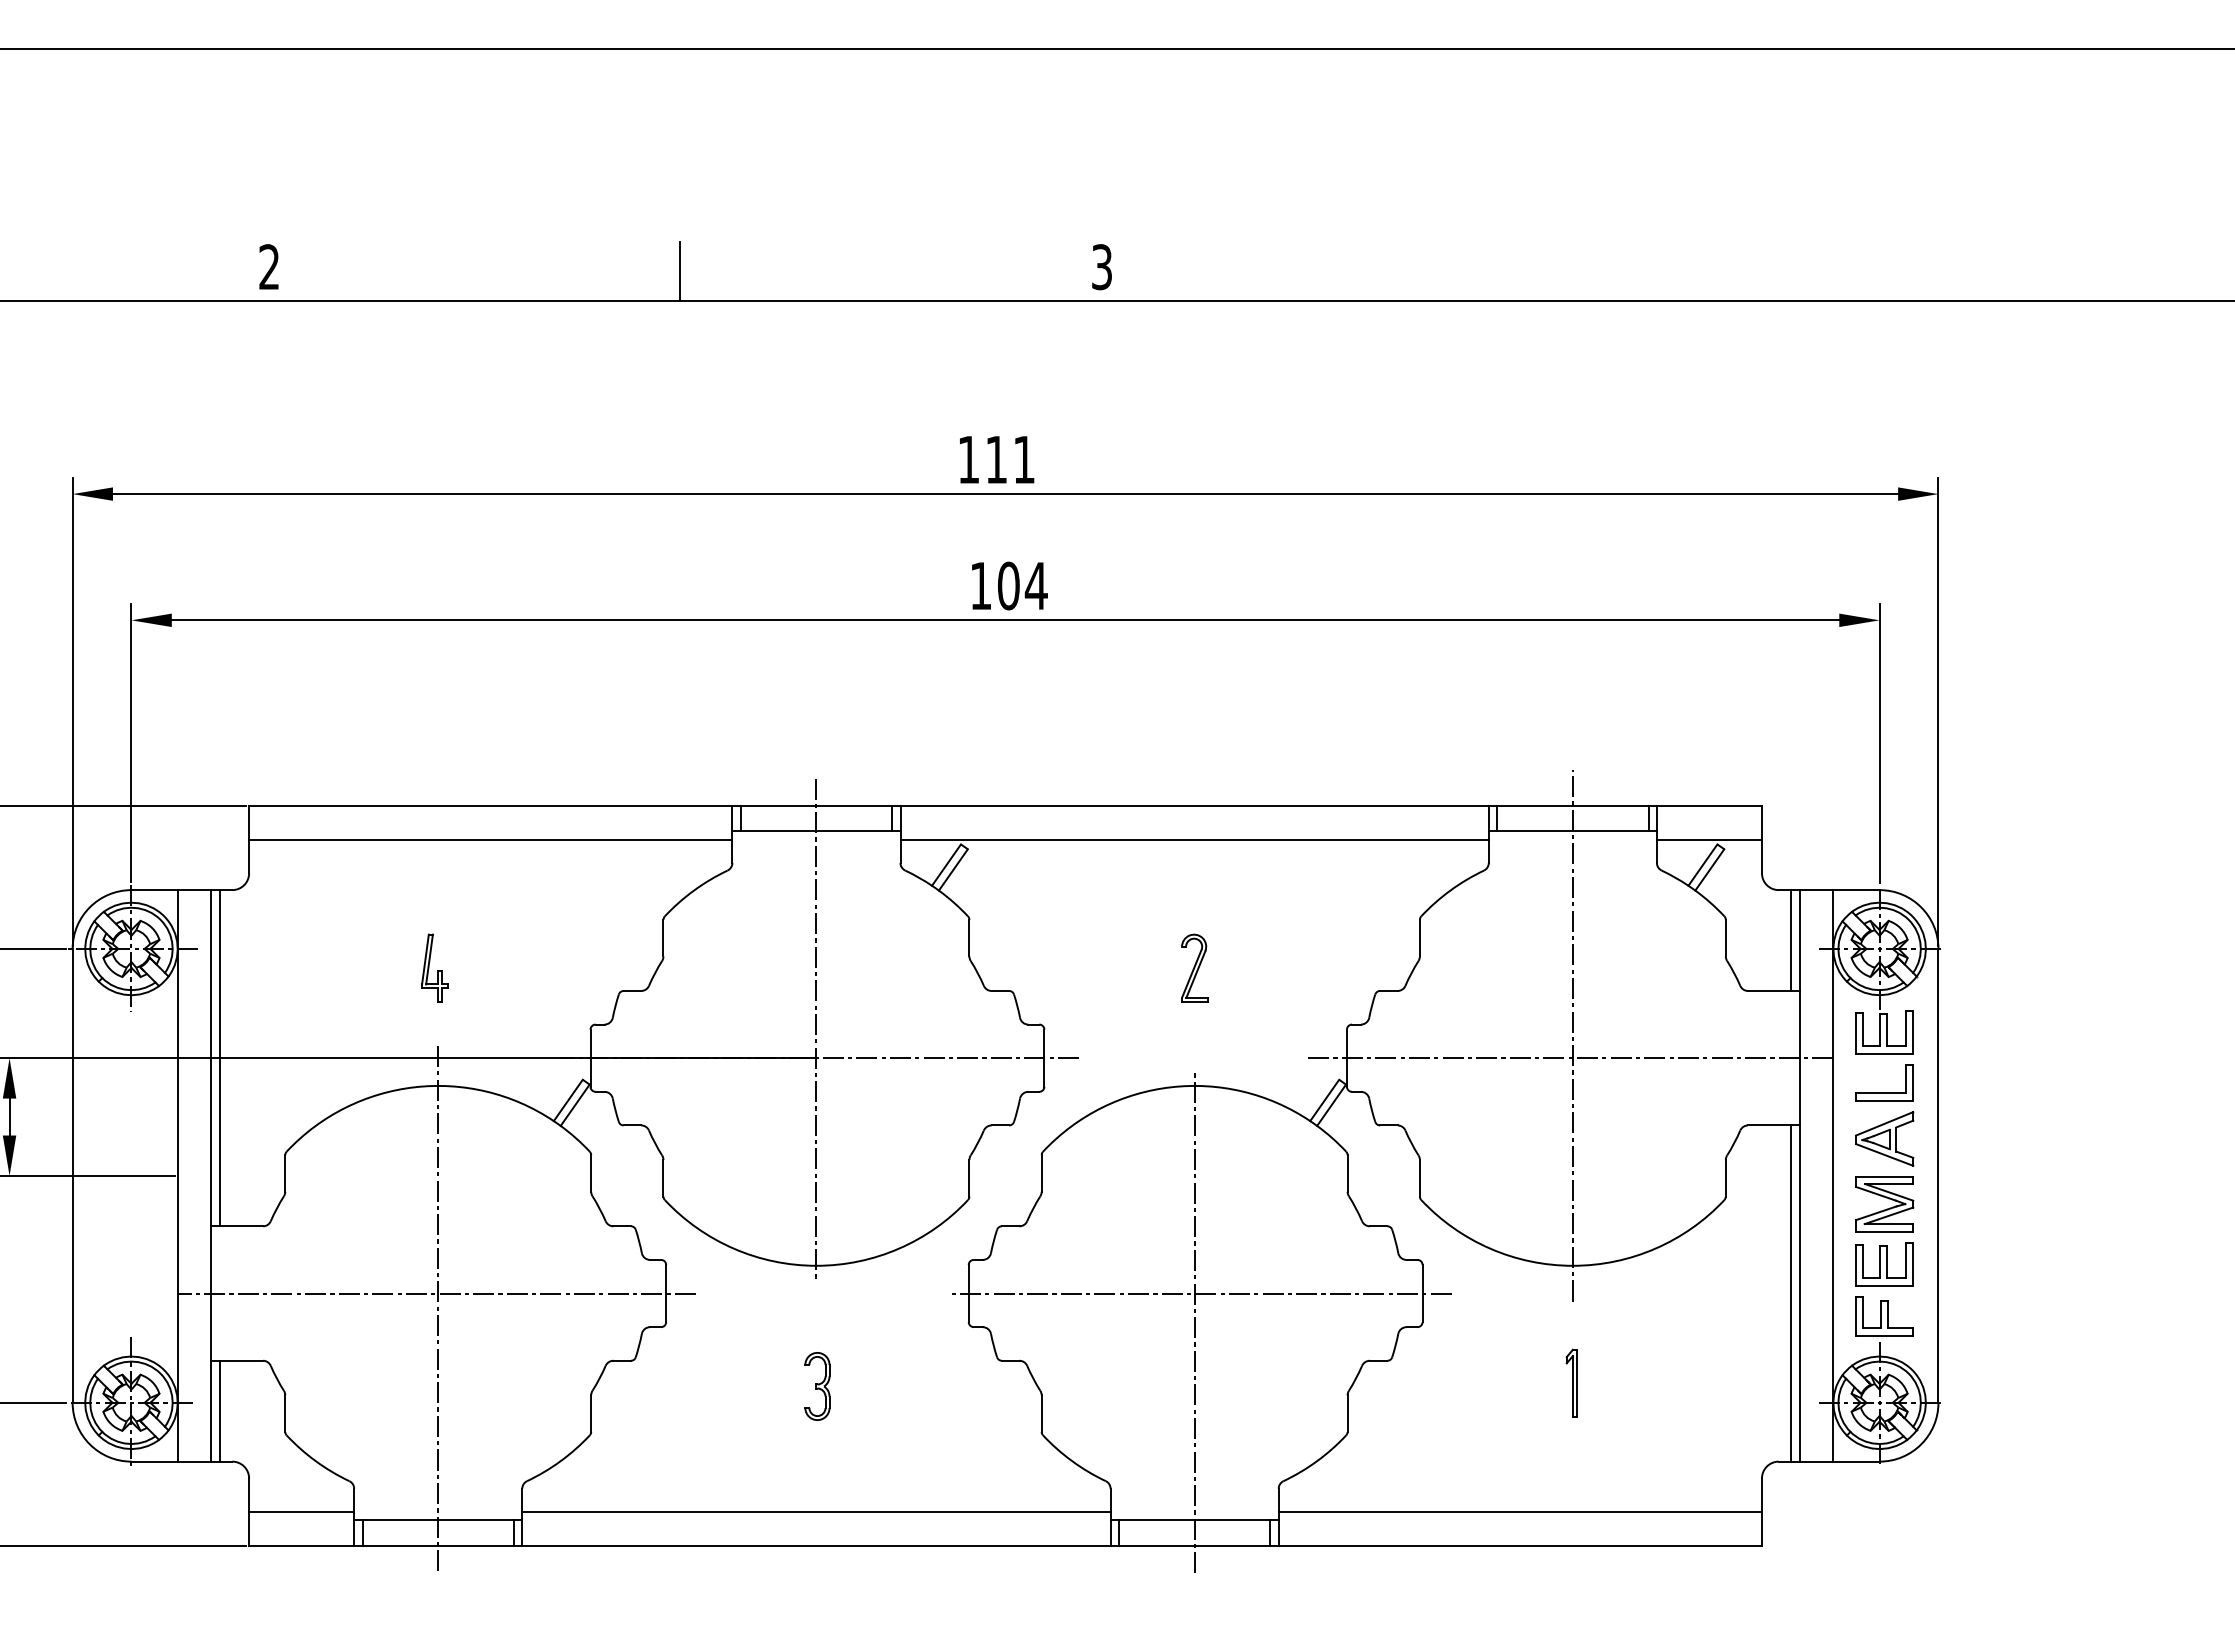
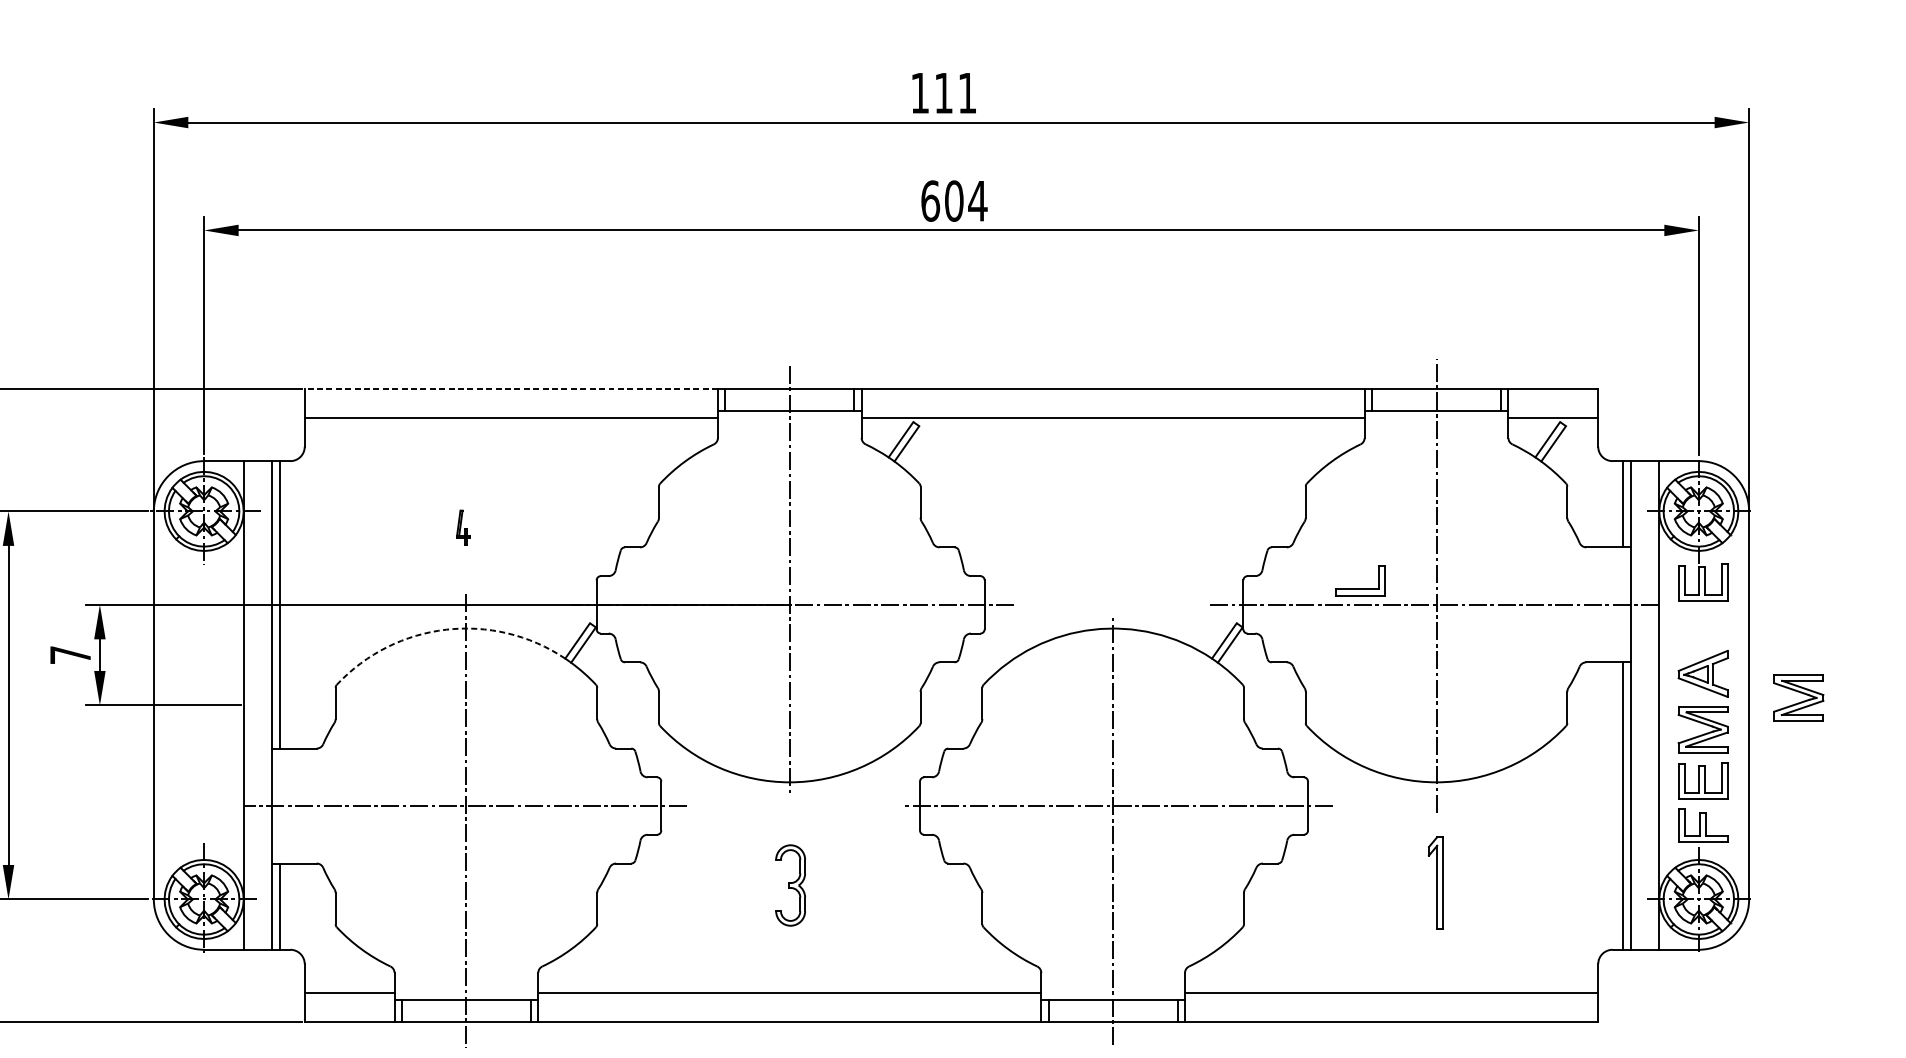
text: (981, 585) -> (930, 200), 104 -> 604
line: (490, 806) -> (511, 389), solid -> dashed
part: (434, 967) -> (463, 527), size x0.6
part: (1194, 967) -> (1113, 527), removed
arc: (414, 1087) -> (446, 629), solid -> dashed
part: (1884, 1092) -> (1360, 588), moved
part: (1996, 1167) -> (1798, 698), added
part: (1571, 1382) -> (1435, 882), size x1.6
part: (817, 1386) -> (790, 885), size x1.4

